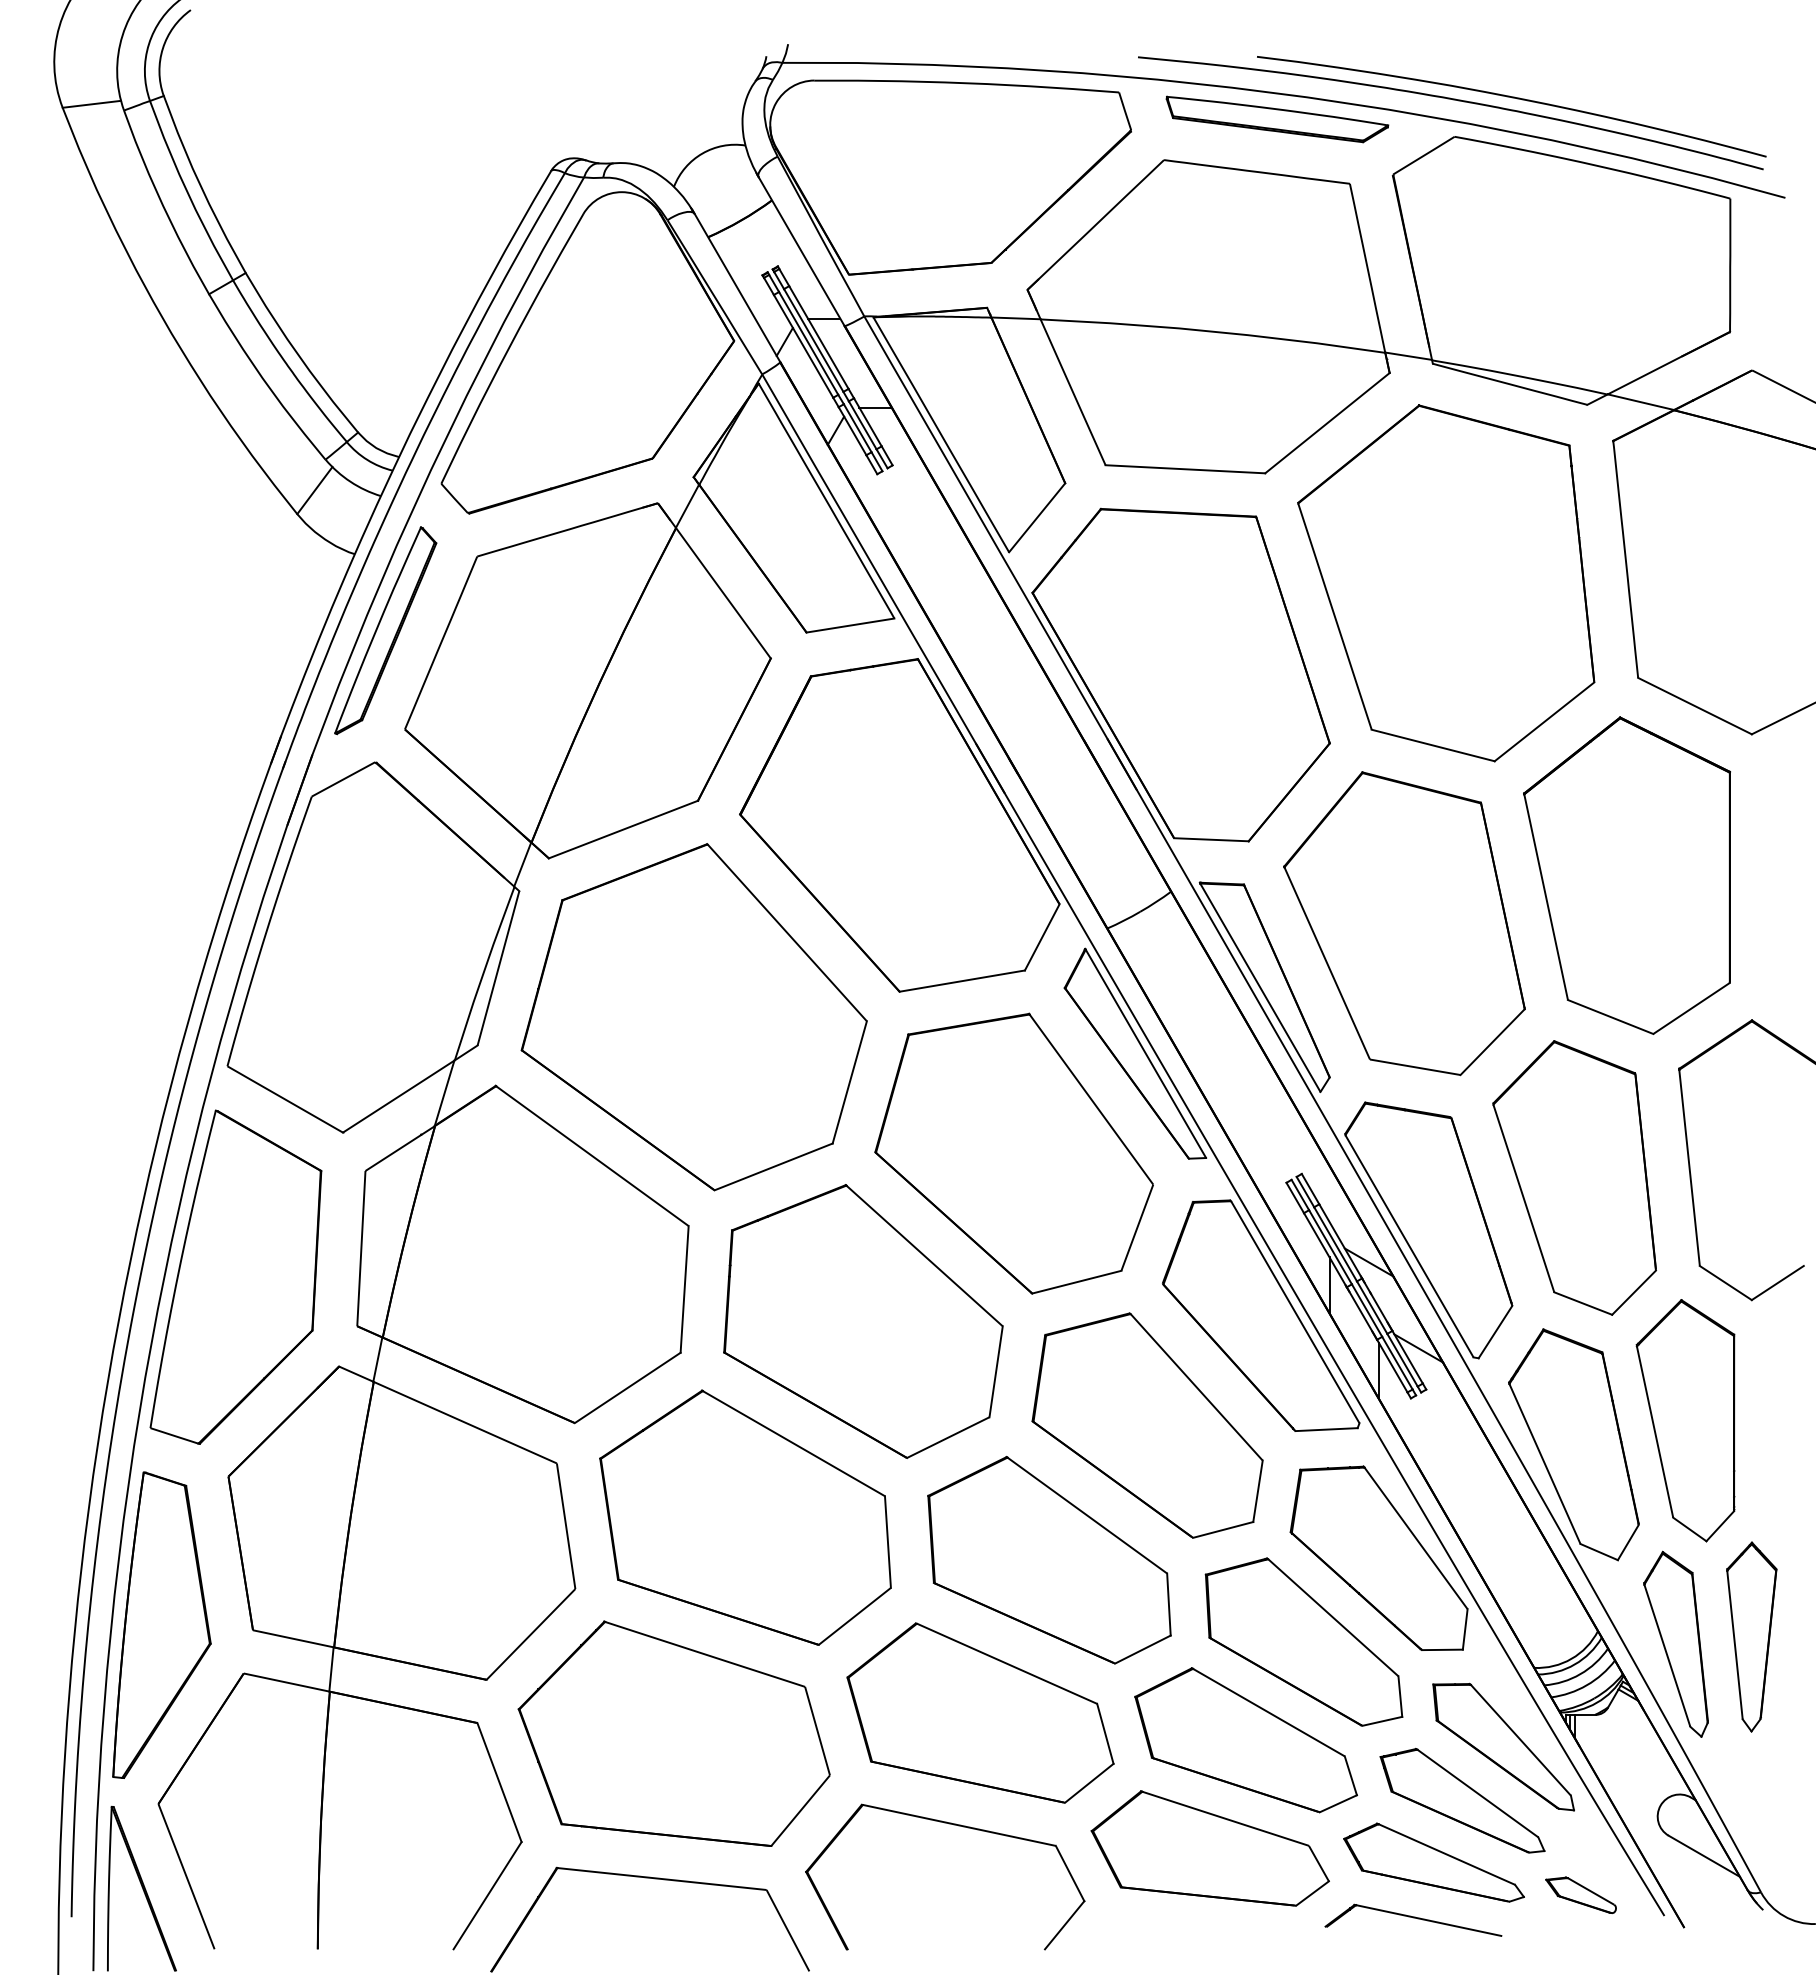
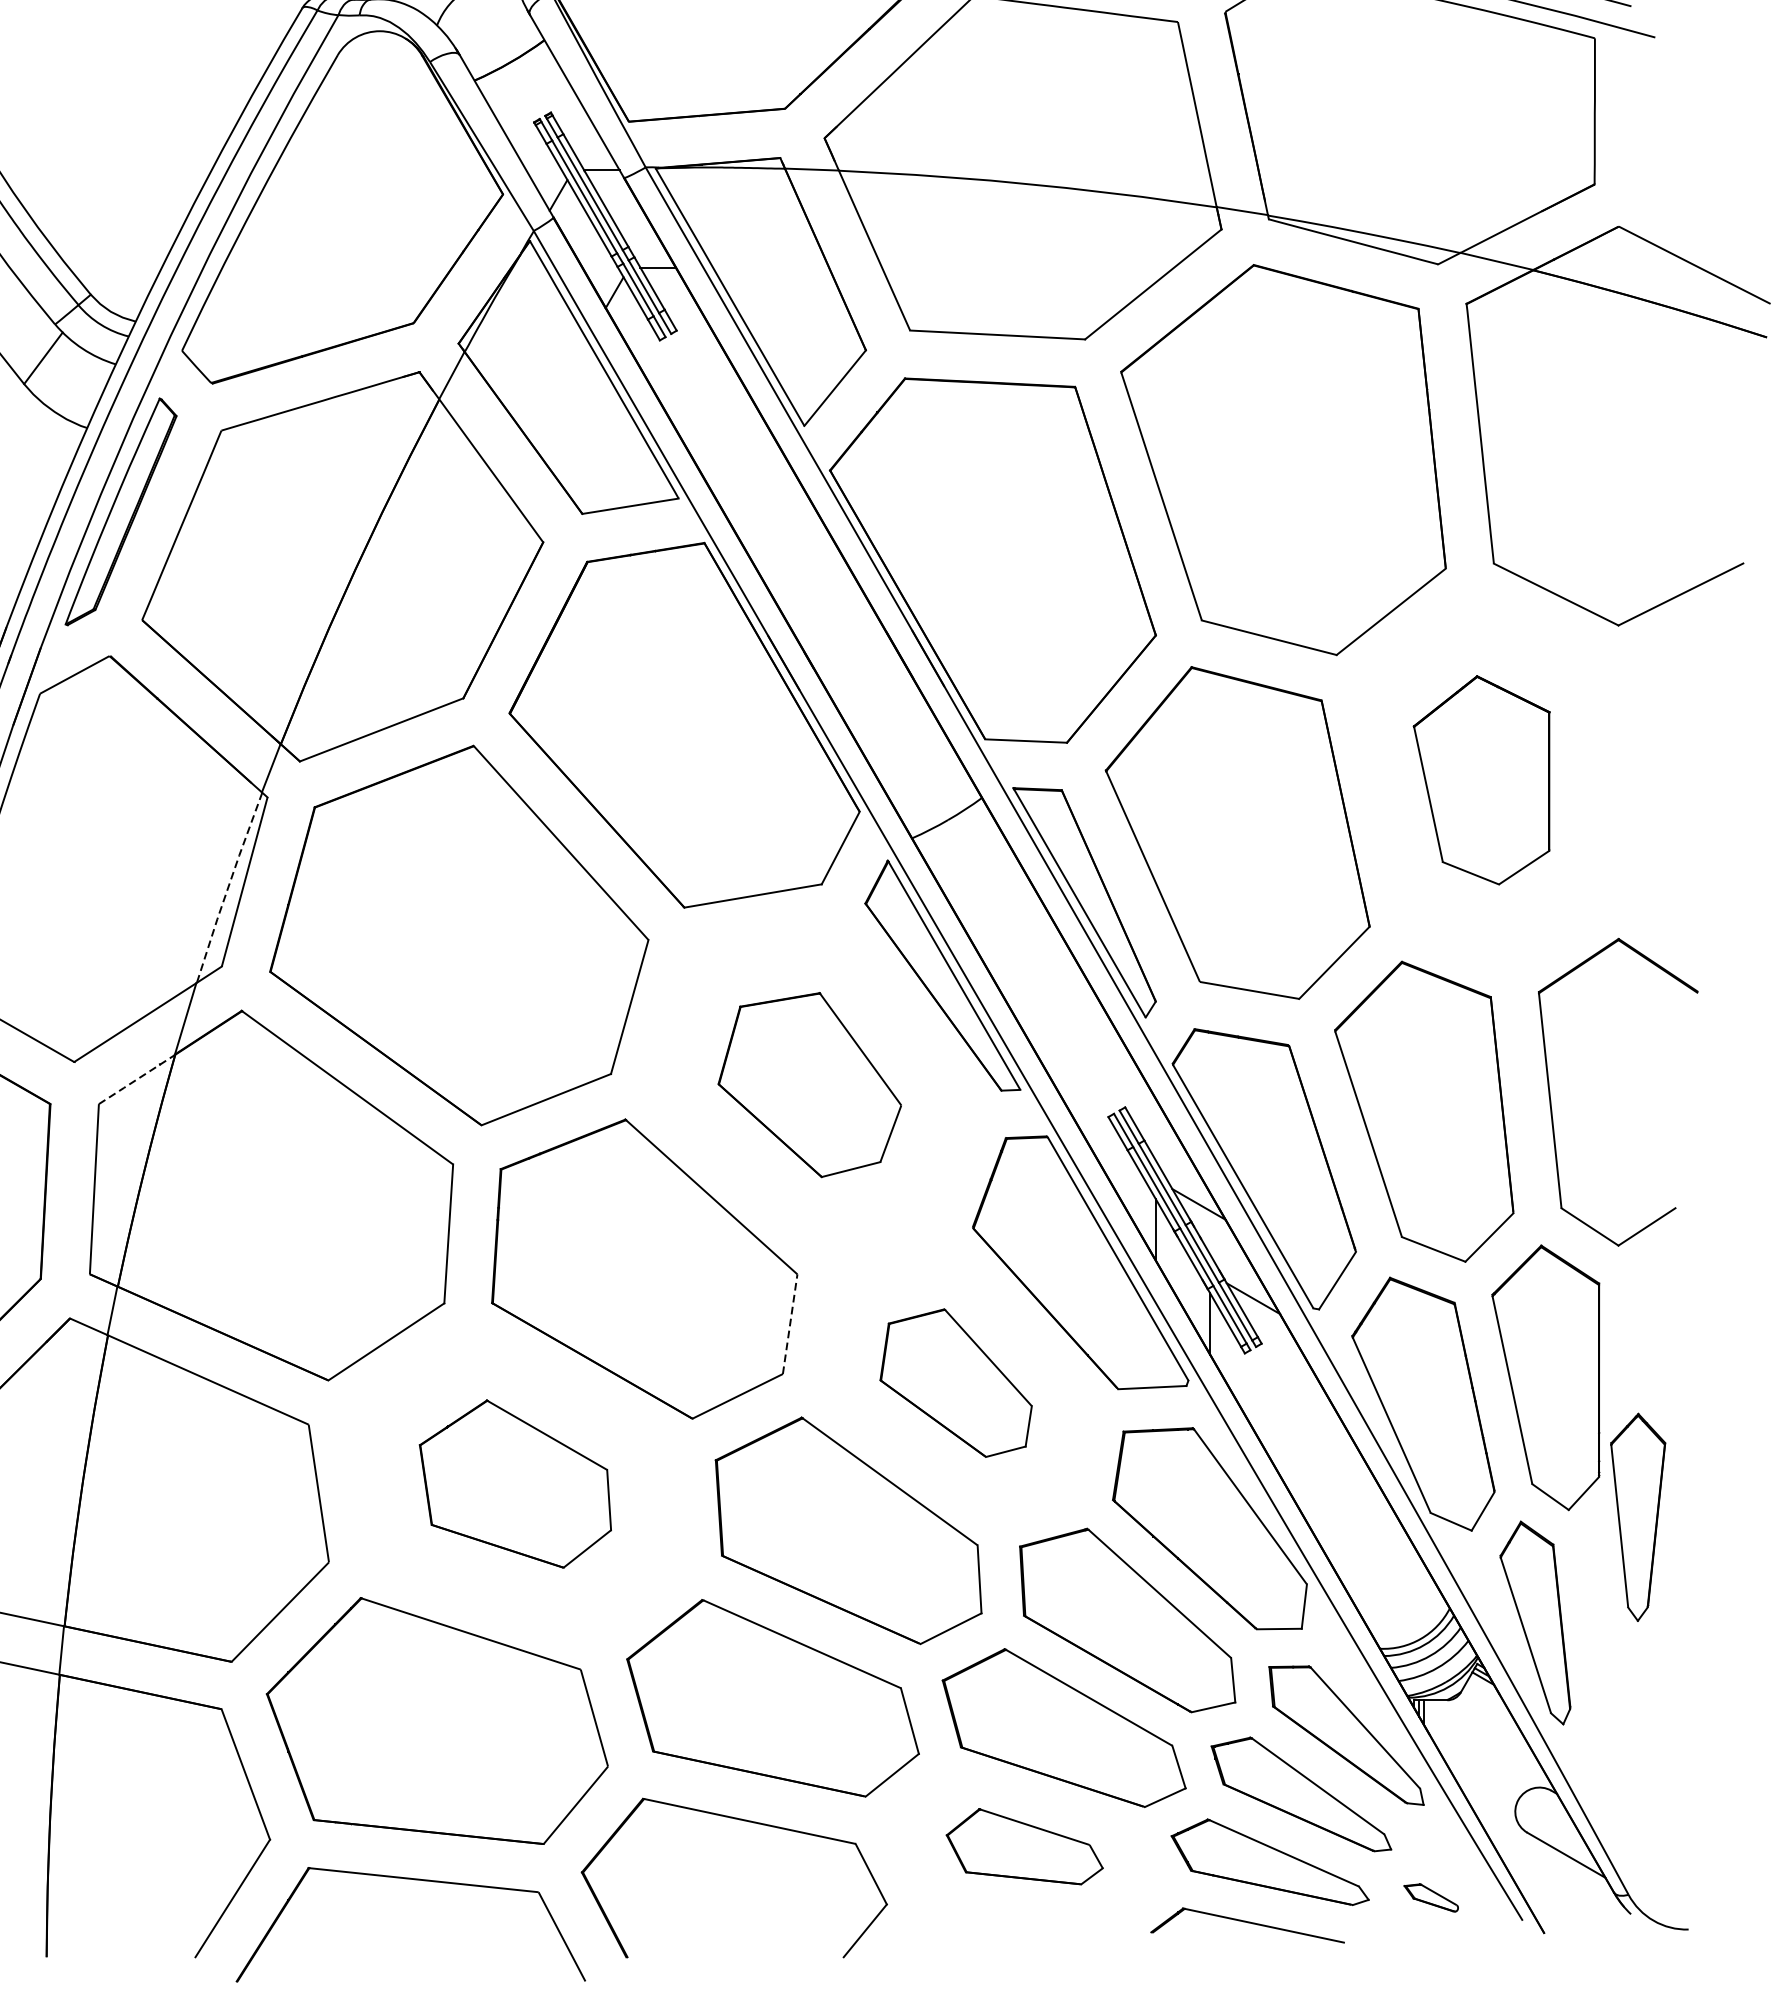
part: (1626, 875) -> (1481, 780), size x0.6
line: (483, 973) -> (228, 887), solid -> dashed
line: (400, 1148) -> (137, 1079), solid -> dashed
part: (1013, 1153) -> (809, 1084), size x0.6
line: (996, 1371) -> (790, 1323), solid -> dashed
part: (1147, 1425) -> (956, 1383), size x0.6
part: (745, 1517) -> (515, 1483), size x0.6
part: (1751, 1636) -> (1637, 1516), moved
part: (1209, 1848) -> (1024, 1846), size x0.6
part: (1580, 1894) -> (1430, 1897), size x0.7

